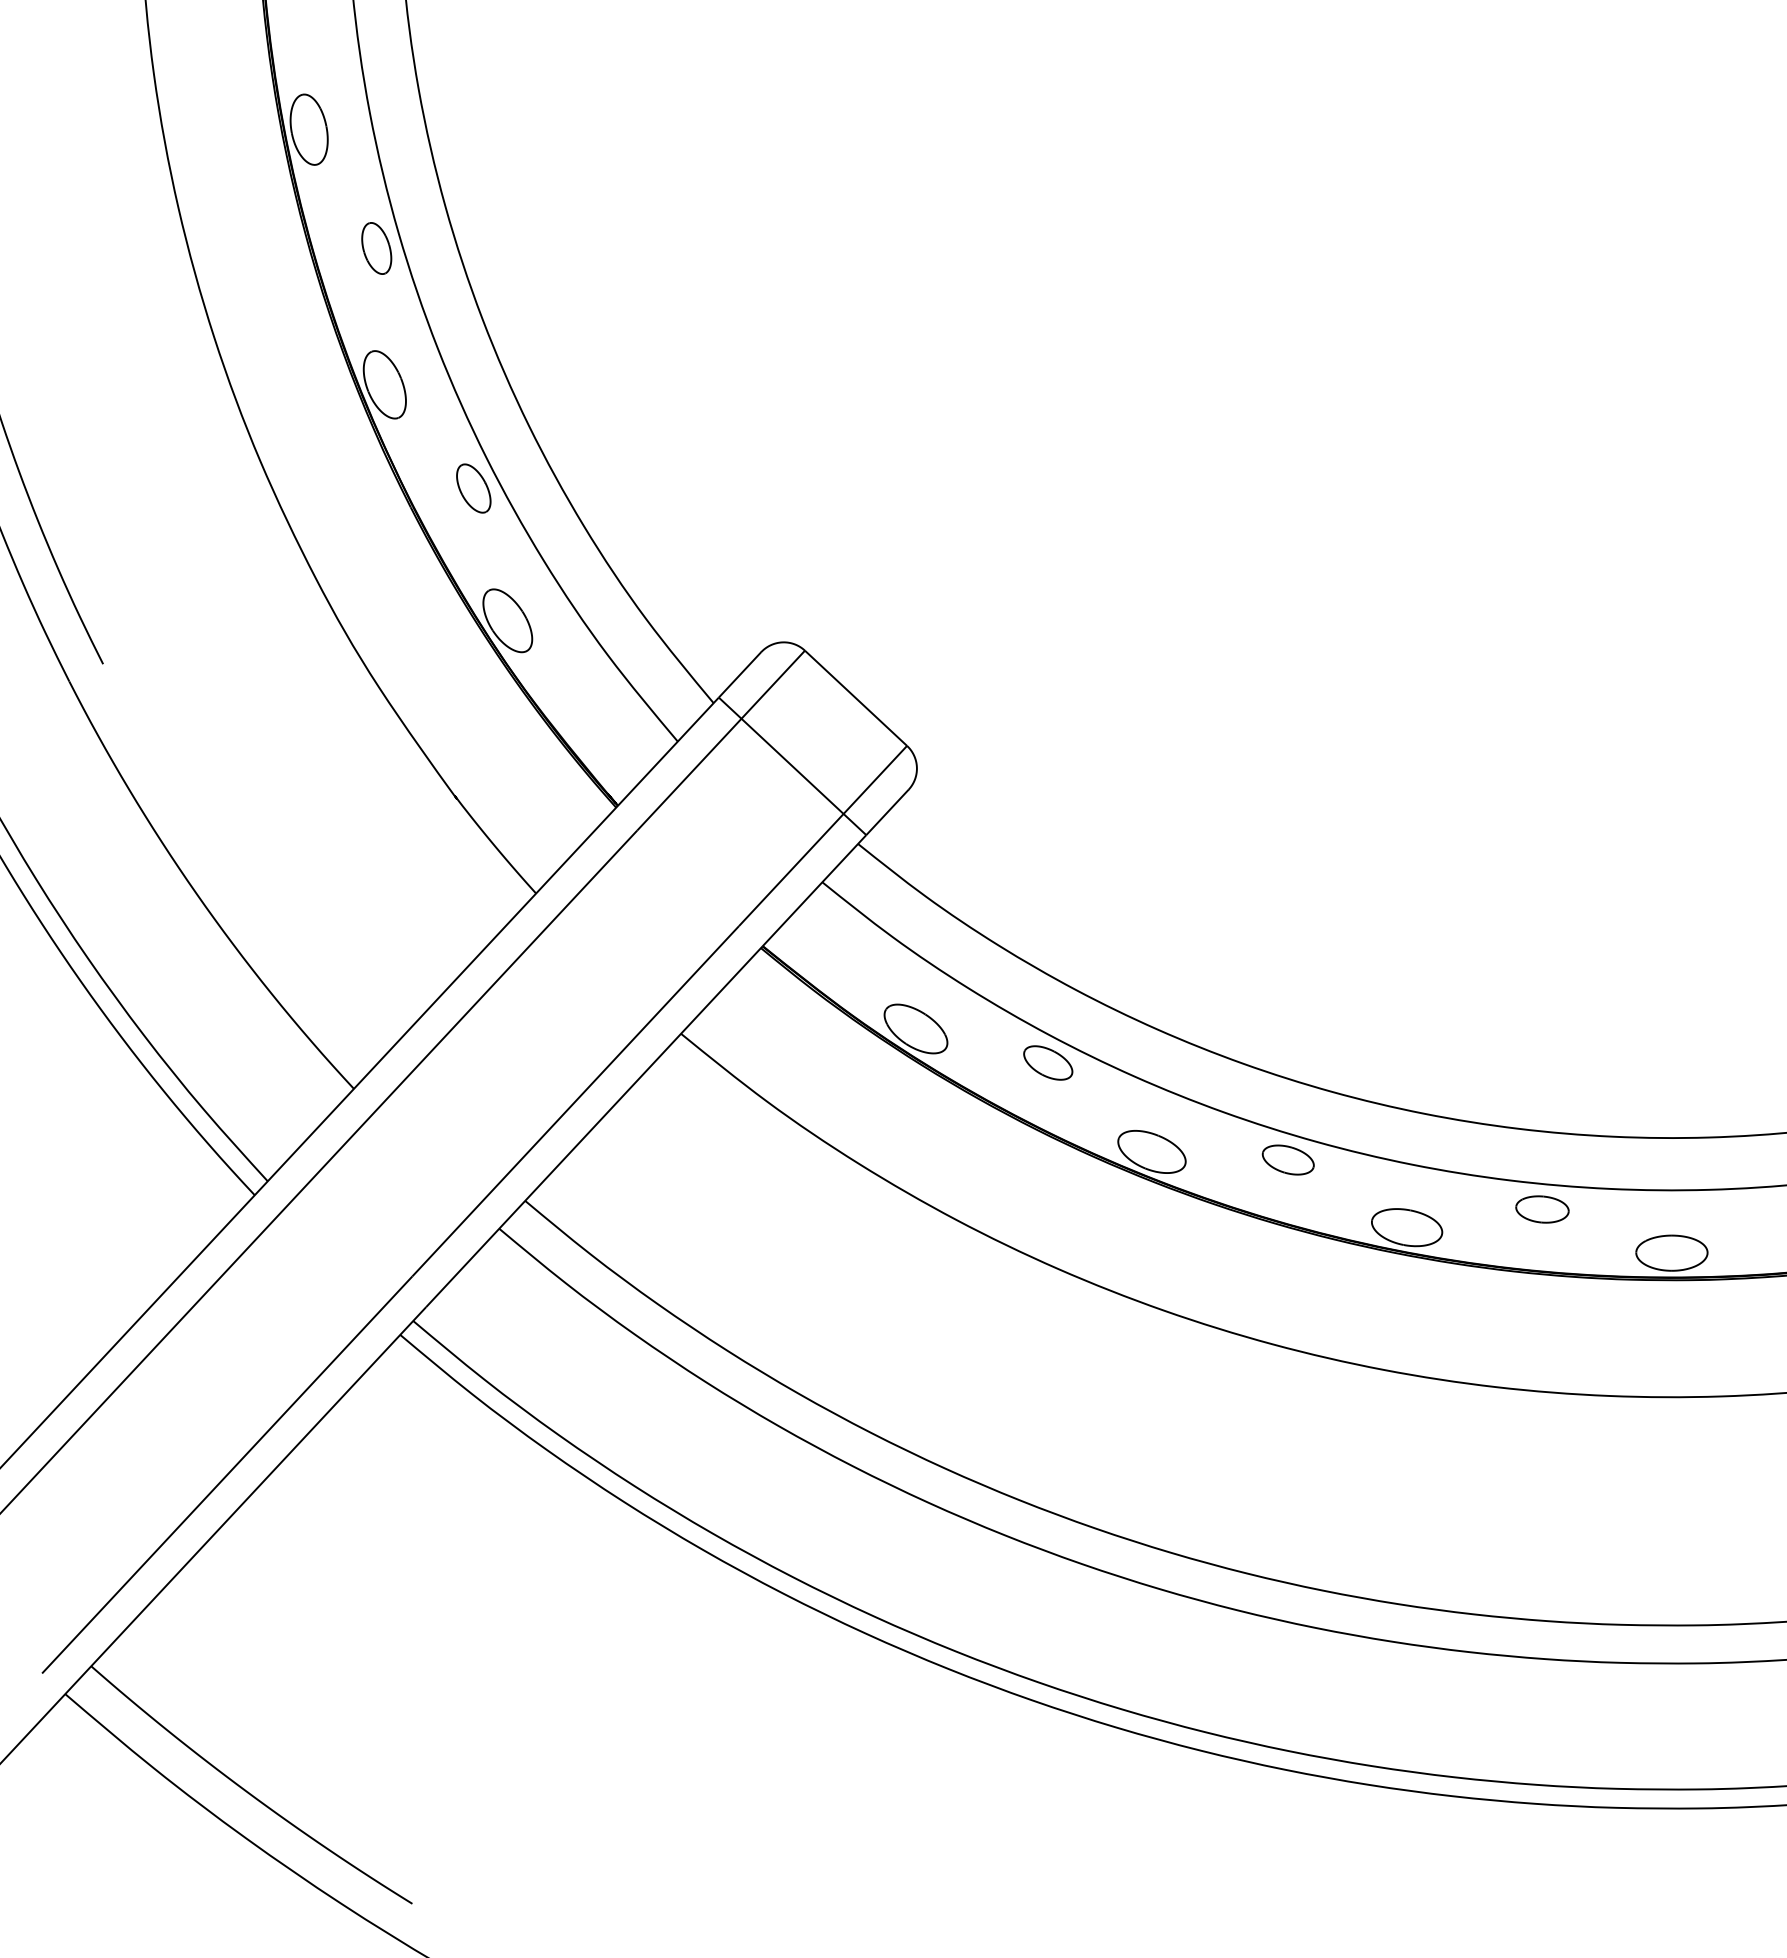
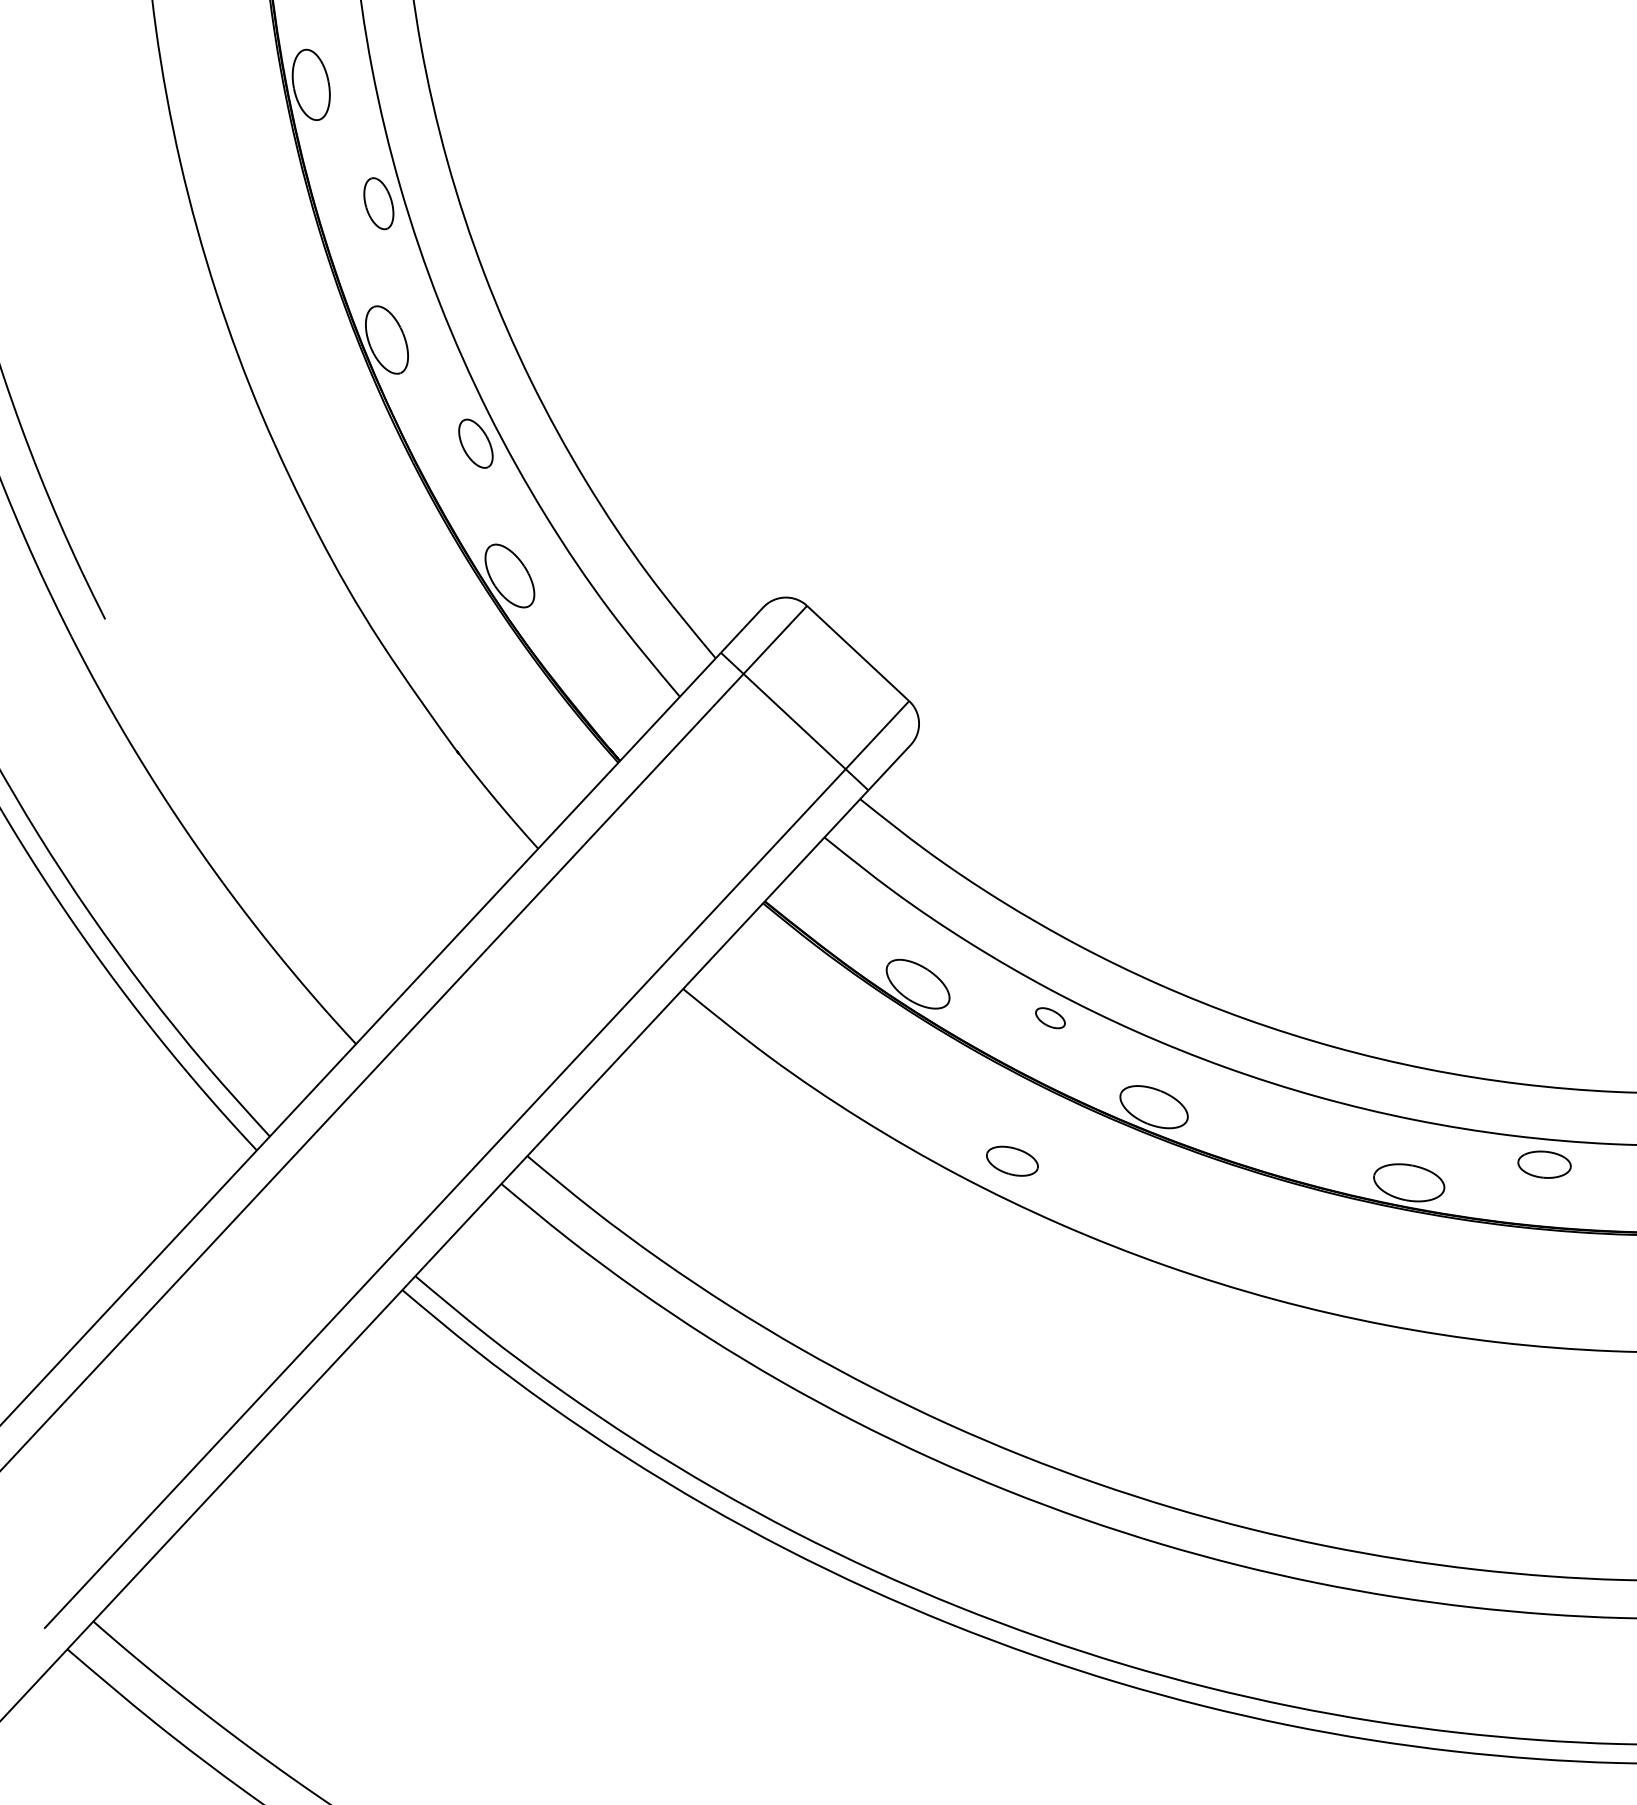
part: (1048, 1062) -> (1050, 1017), size x0.6
part: (1287, 1159) -> (1011, 1160), moved

